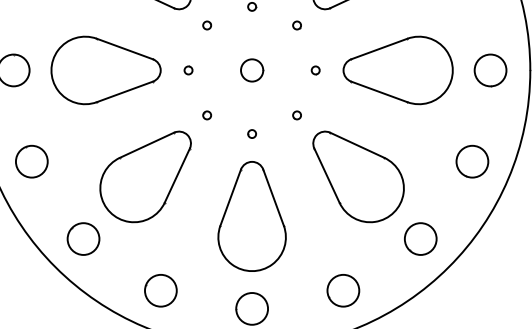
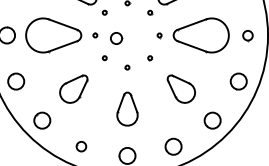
circle: (252, 70) -> (116, 38), moved
part: (489, 70) -> (247, 35), size x0.6
part: (145, 175) -> (73, 88), size x0.6
part: (359, 175) -> (181, 88), size x0.6
part: (252, 214) -> (127, 108), size x0.6
circle: (161, 290) -> (81, 146), size x0.6

